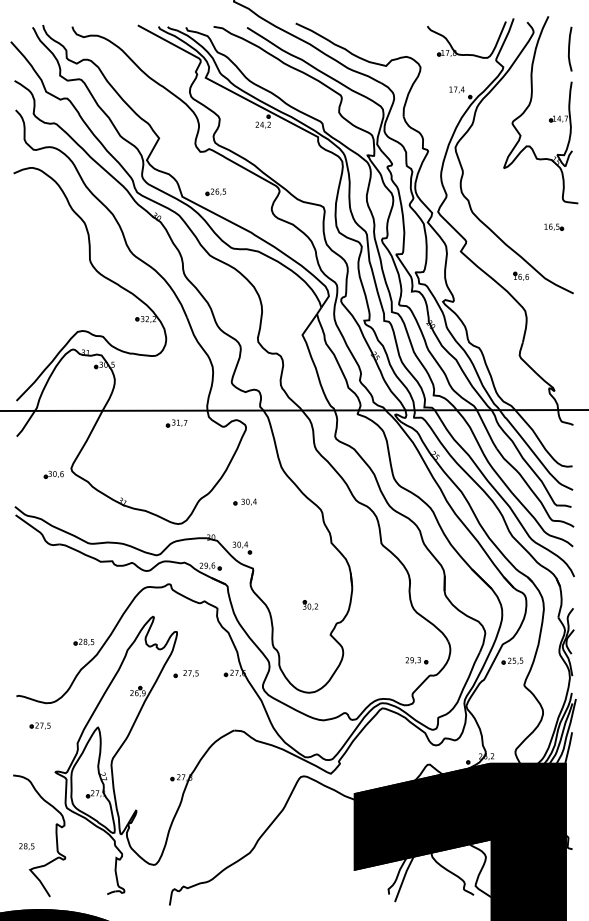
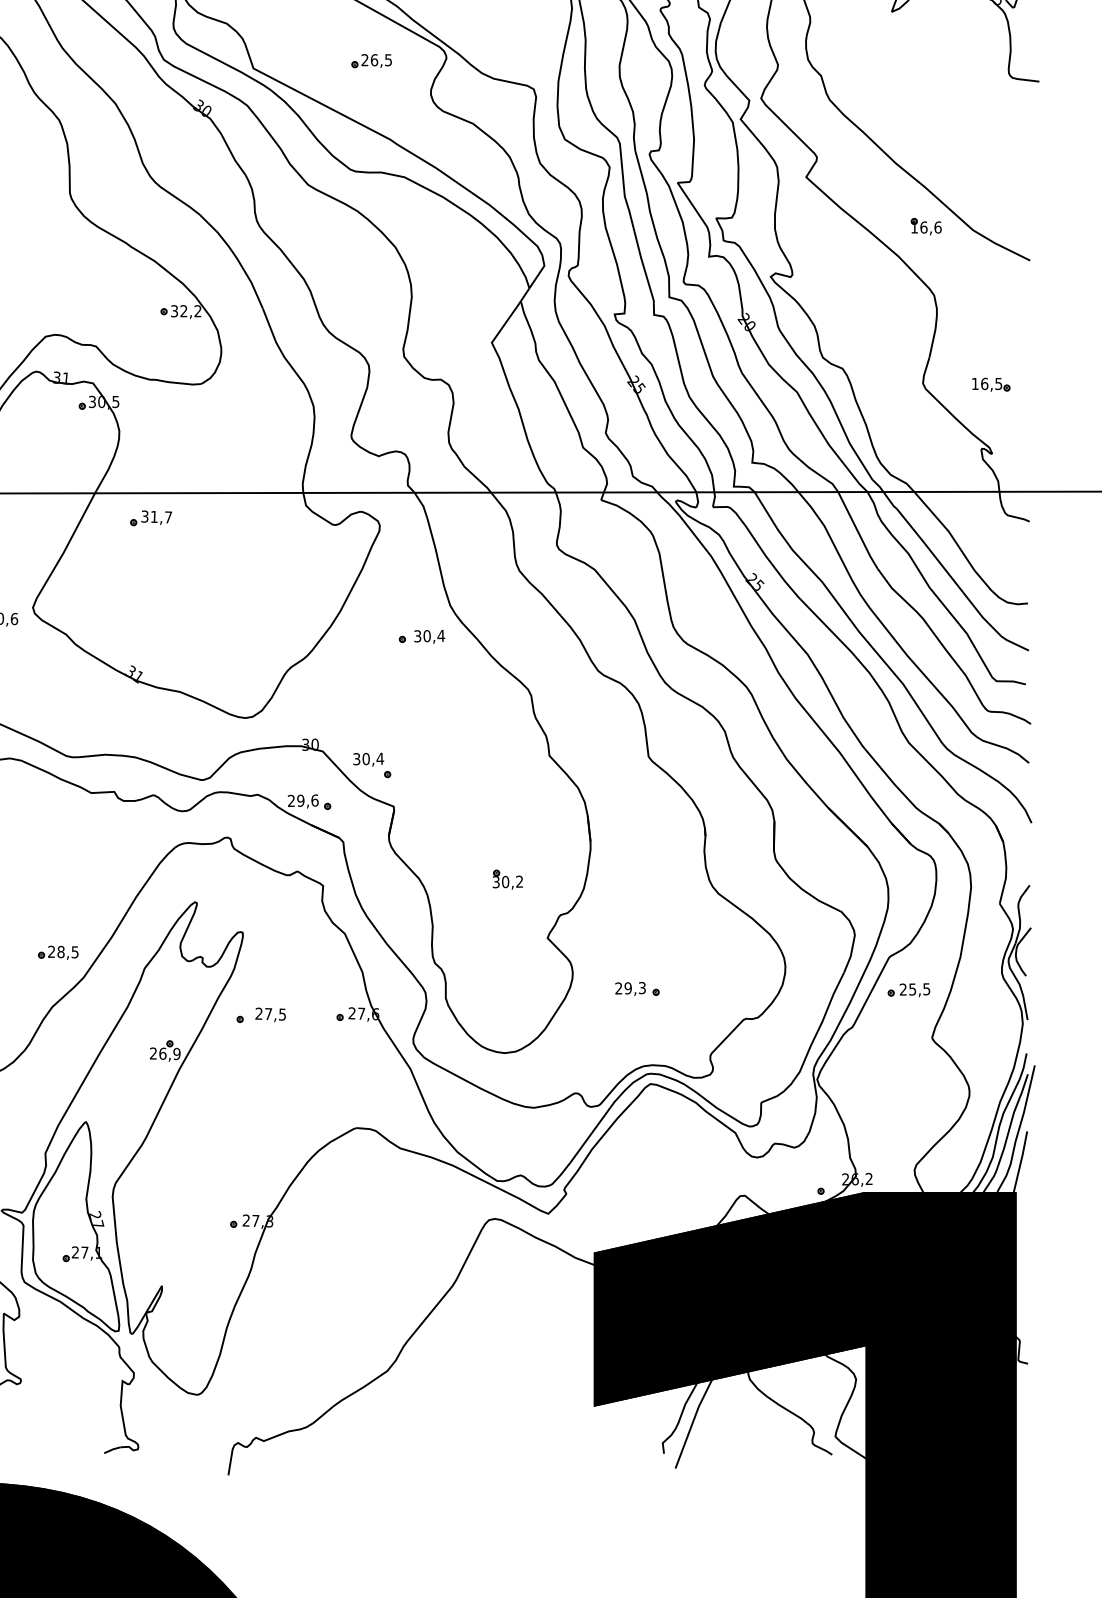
part: (215, 192) -> (370, 61), moved
part: (554, 226) -> (992, 383), moved
part: (176, 423) -> (150, 518), moved
part: (244, 501) -> (420, 635), moved
part: (416, 660) -> (636, 988), moved

